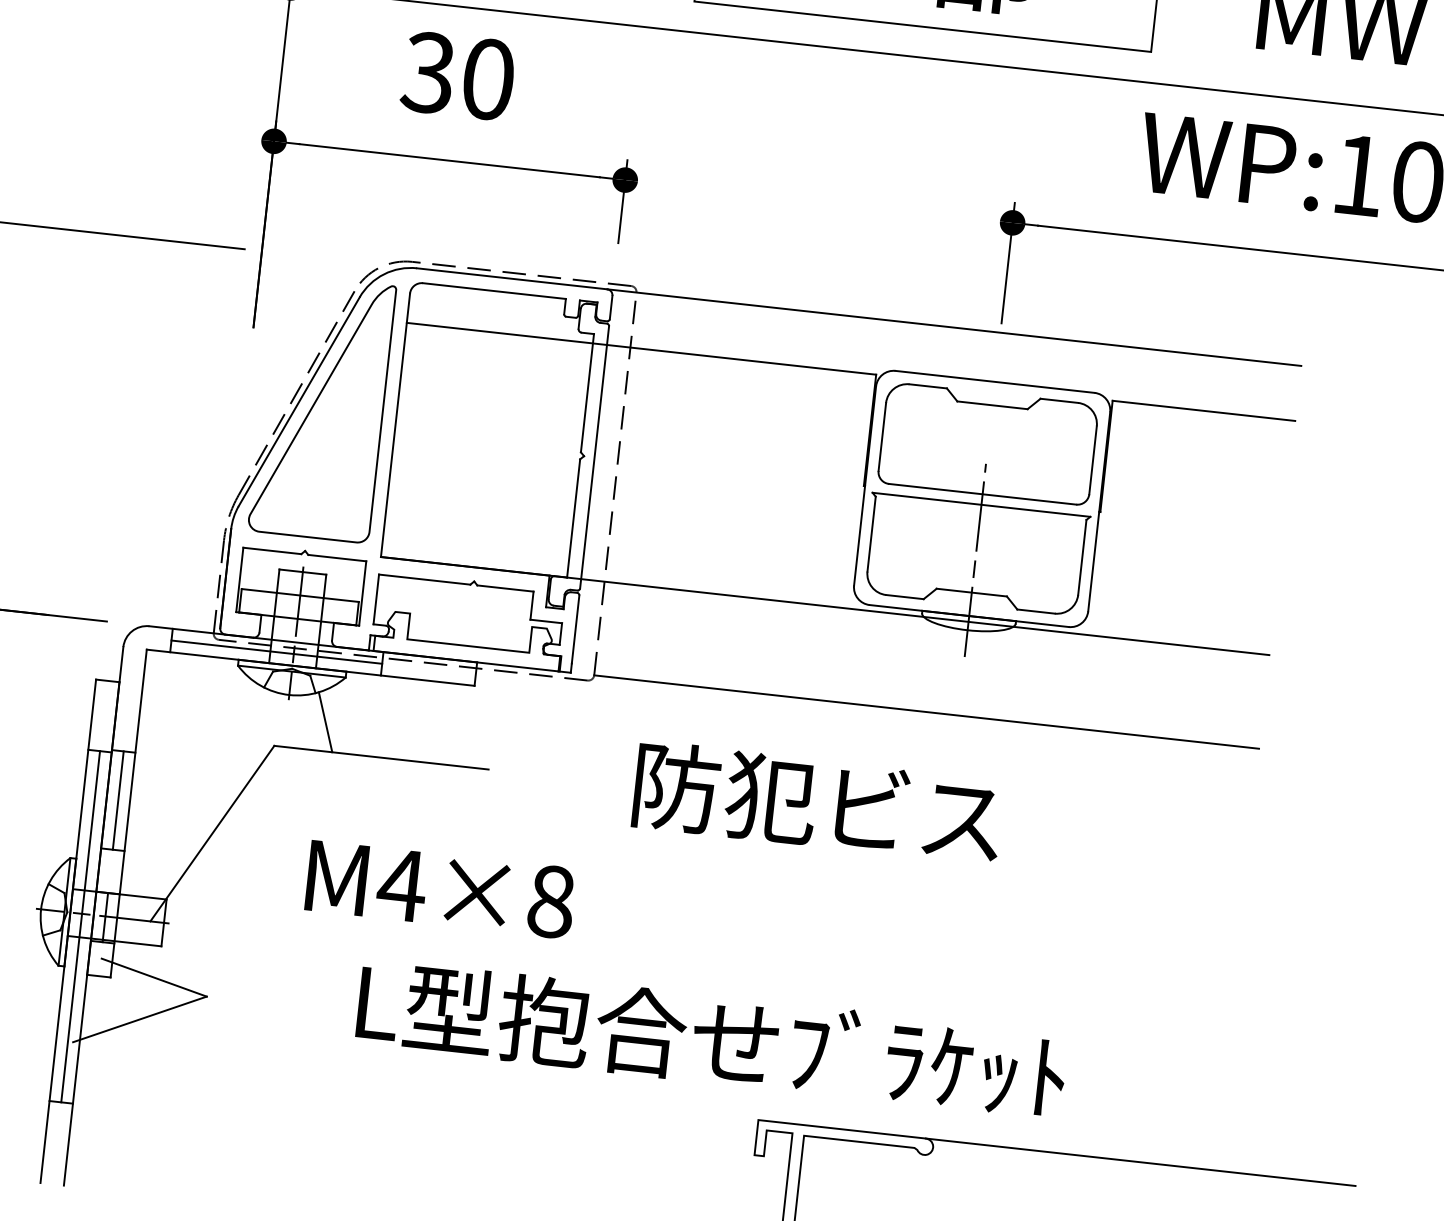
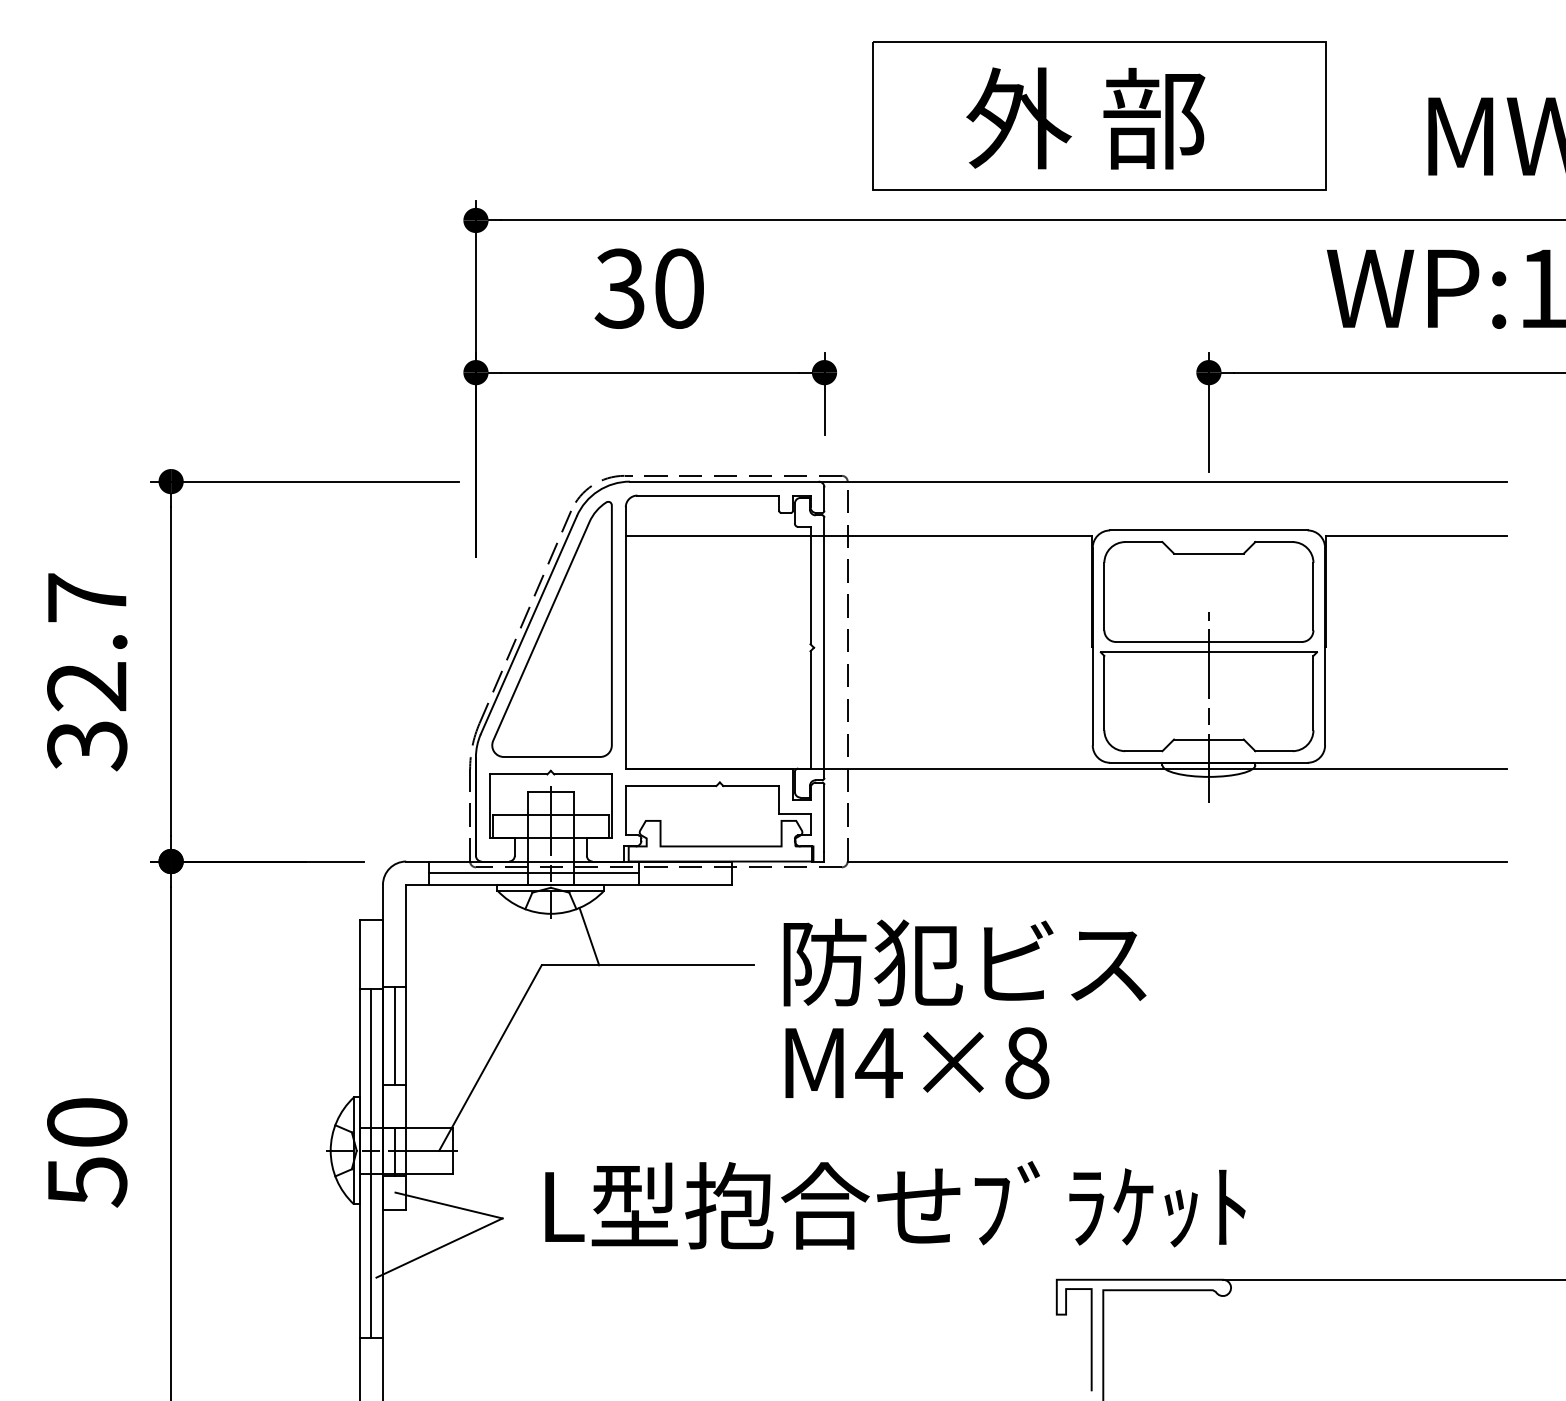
text: (817, 802) -> (964, 962), moved
text: (440, 889) -> (917, 1063), moved
text: (711, 1039) -> (895, 1205), moved

